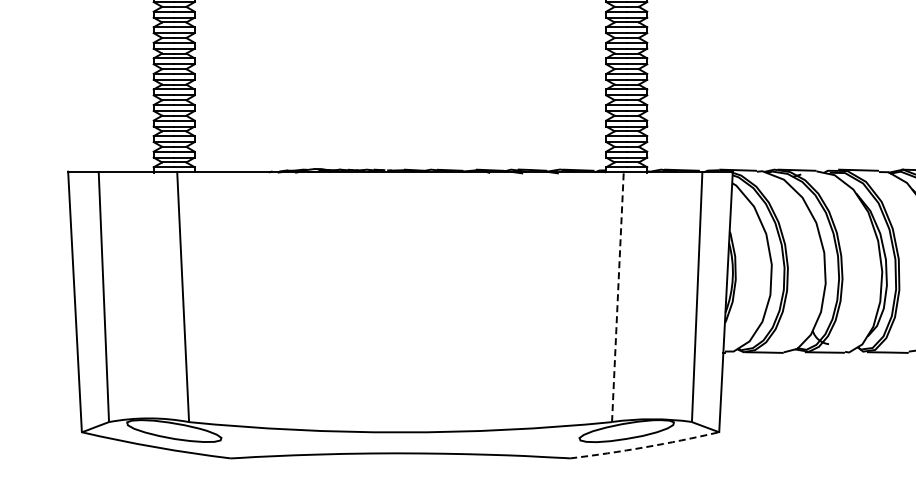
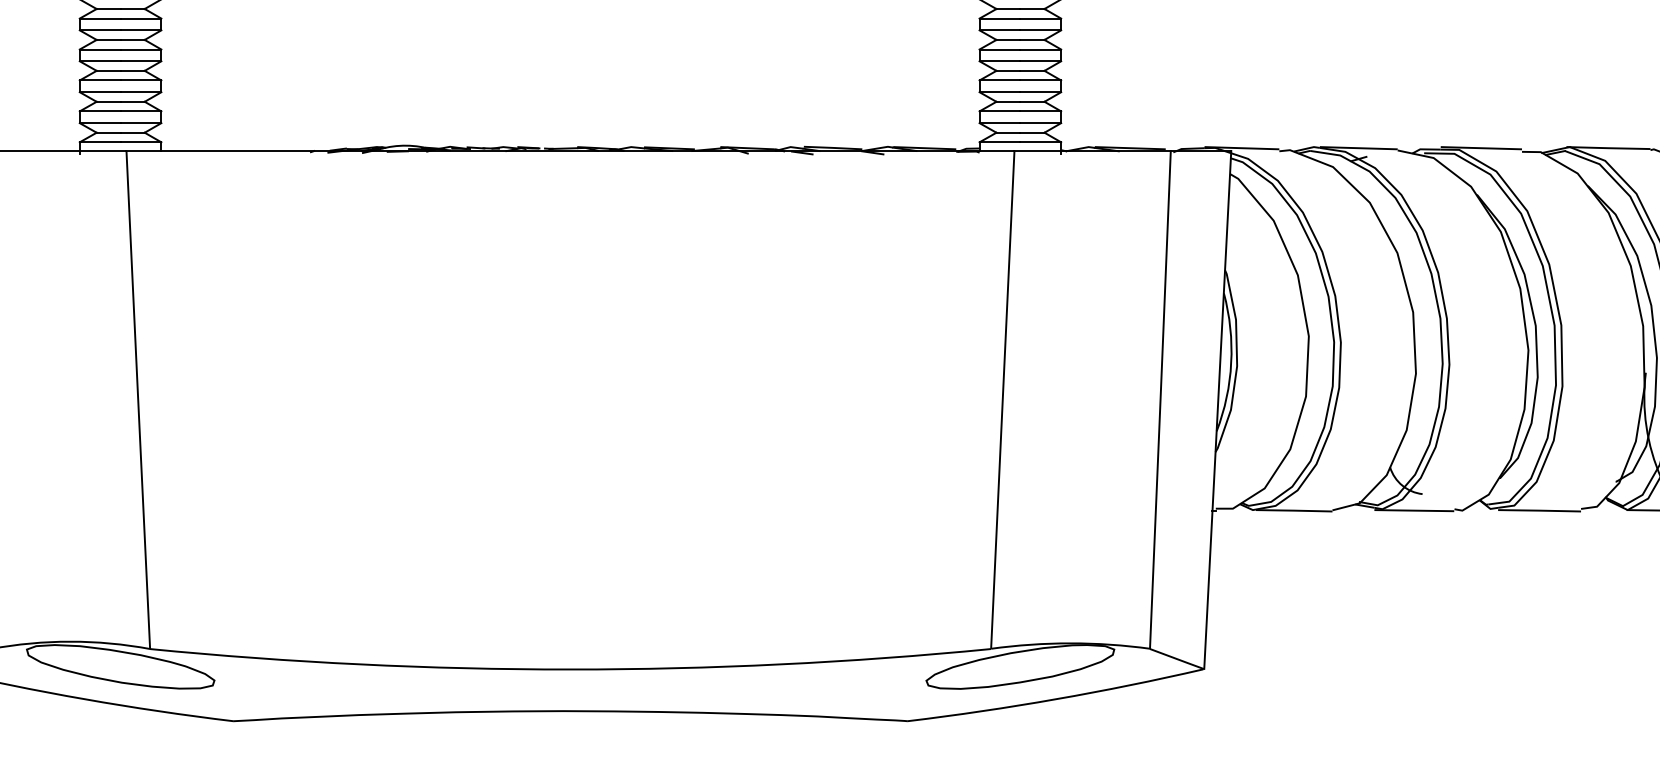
line: (617, 295) -> (1001, 397), dashed -> solid
arc: (644, 447) -> (1055, 699), dashed -> solid

